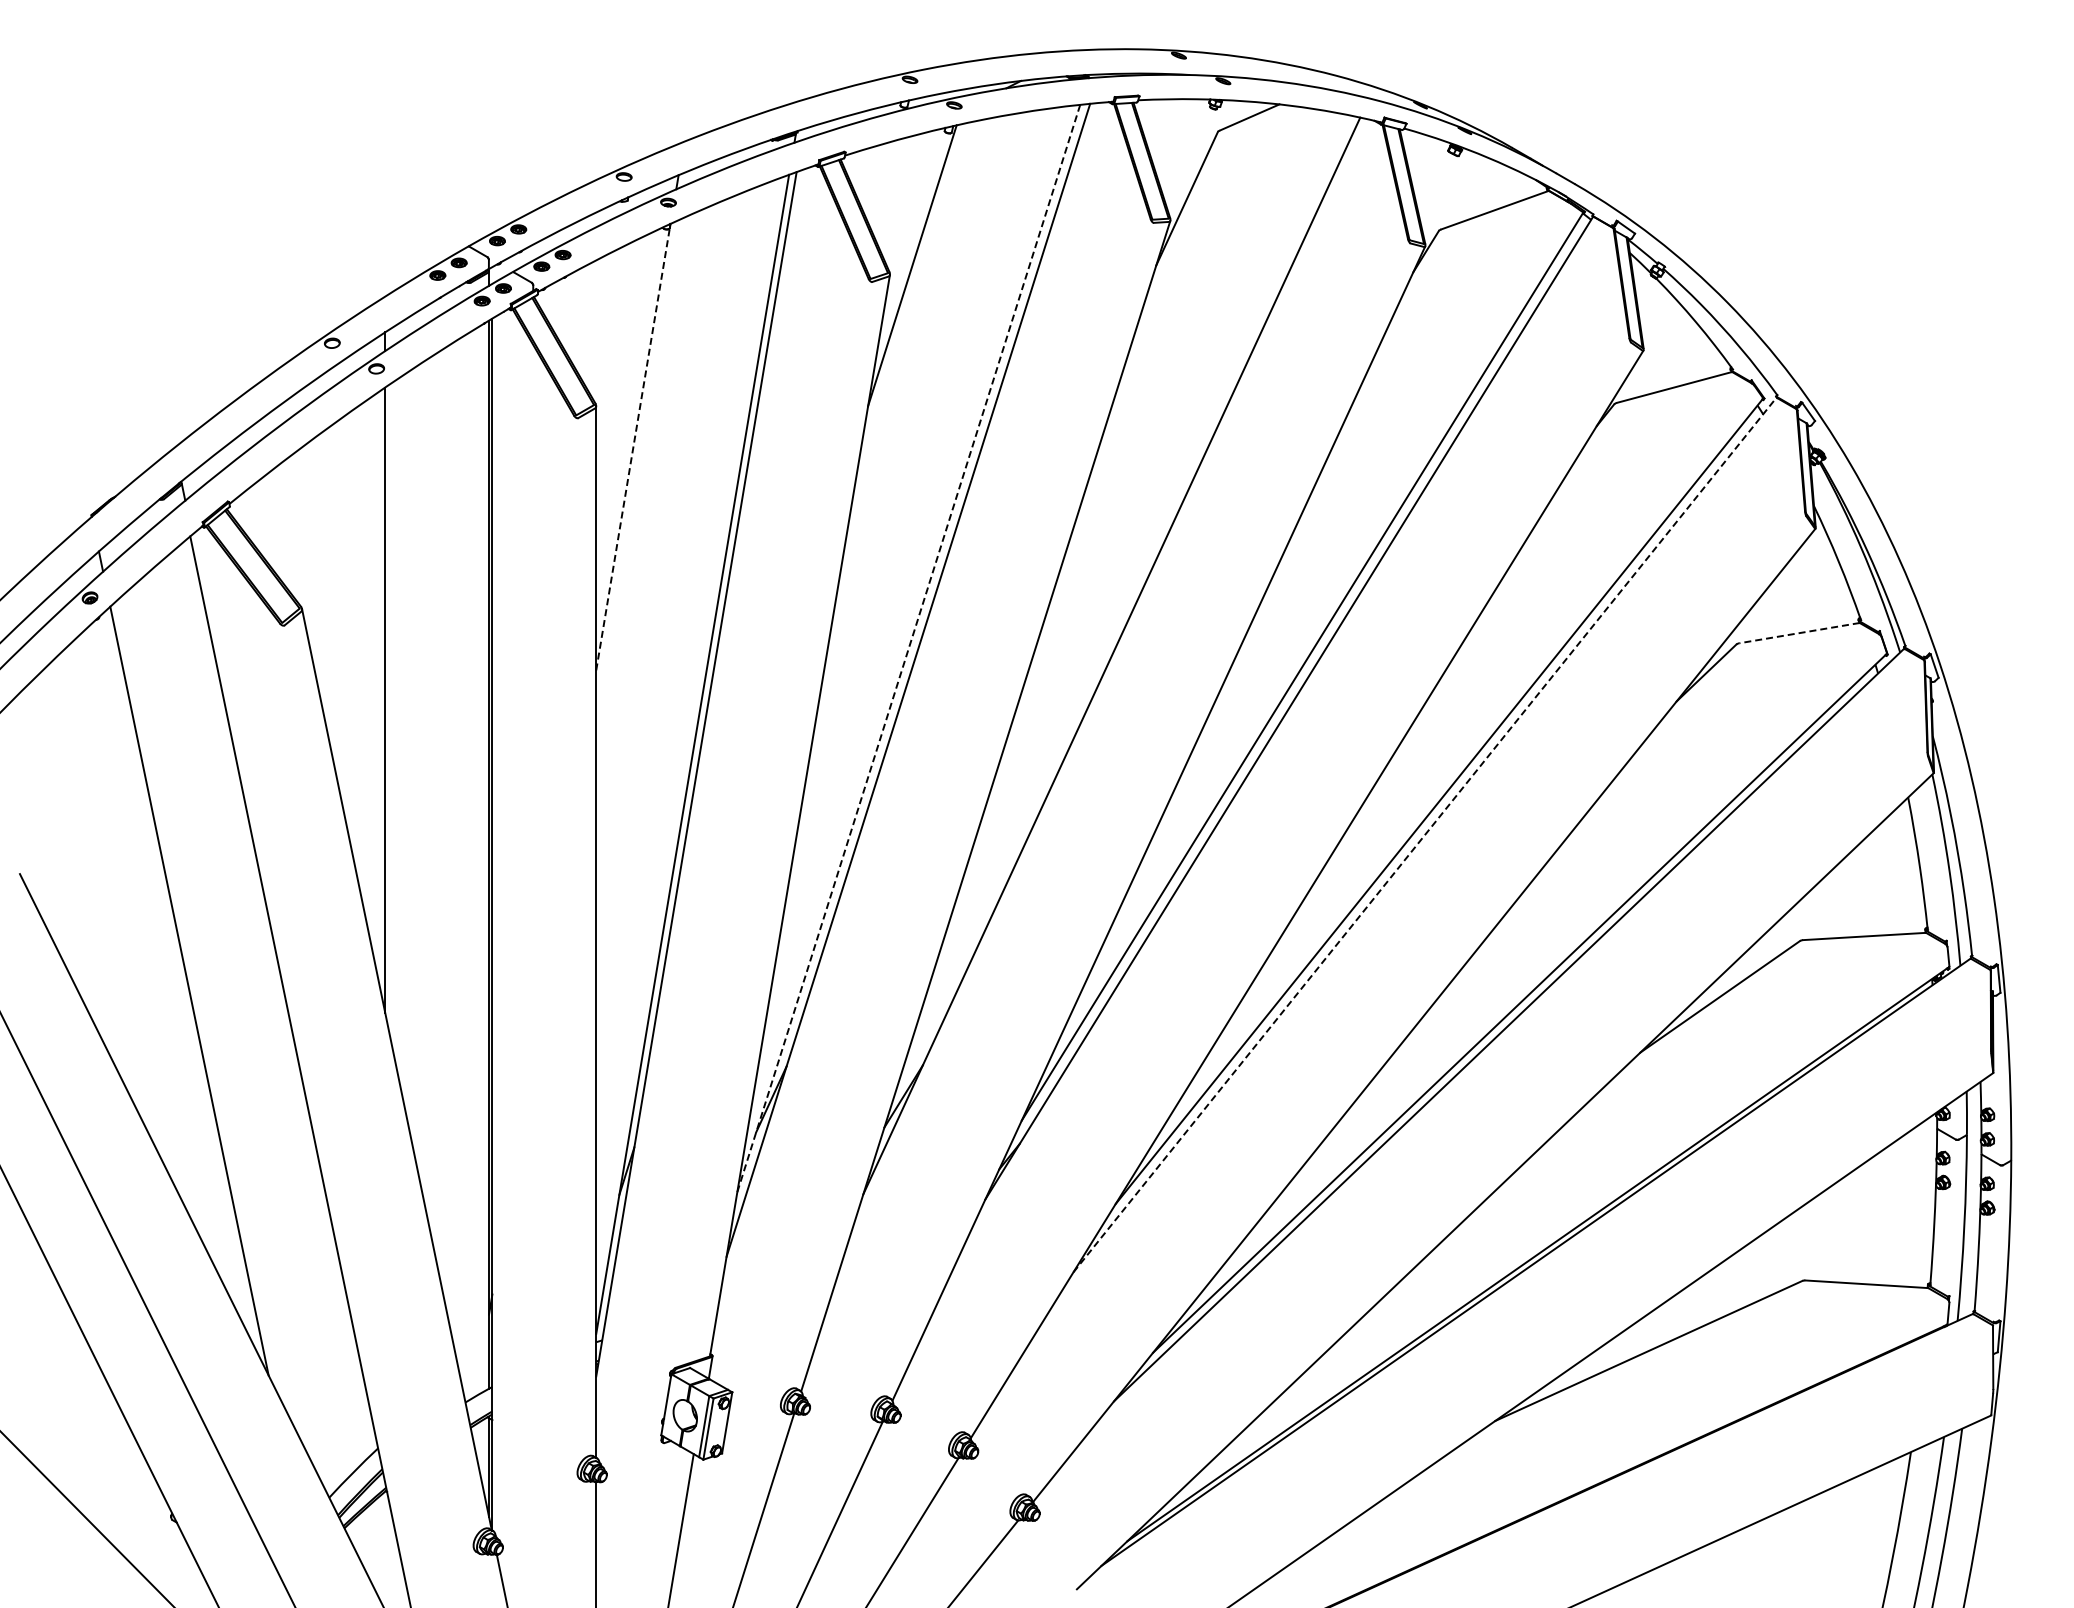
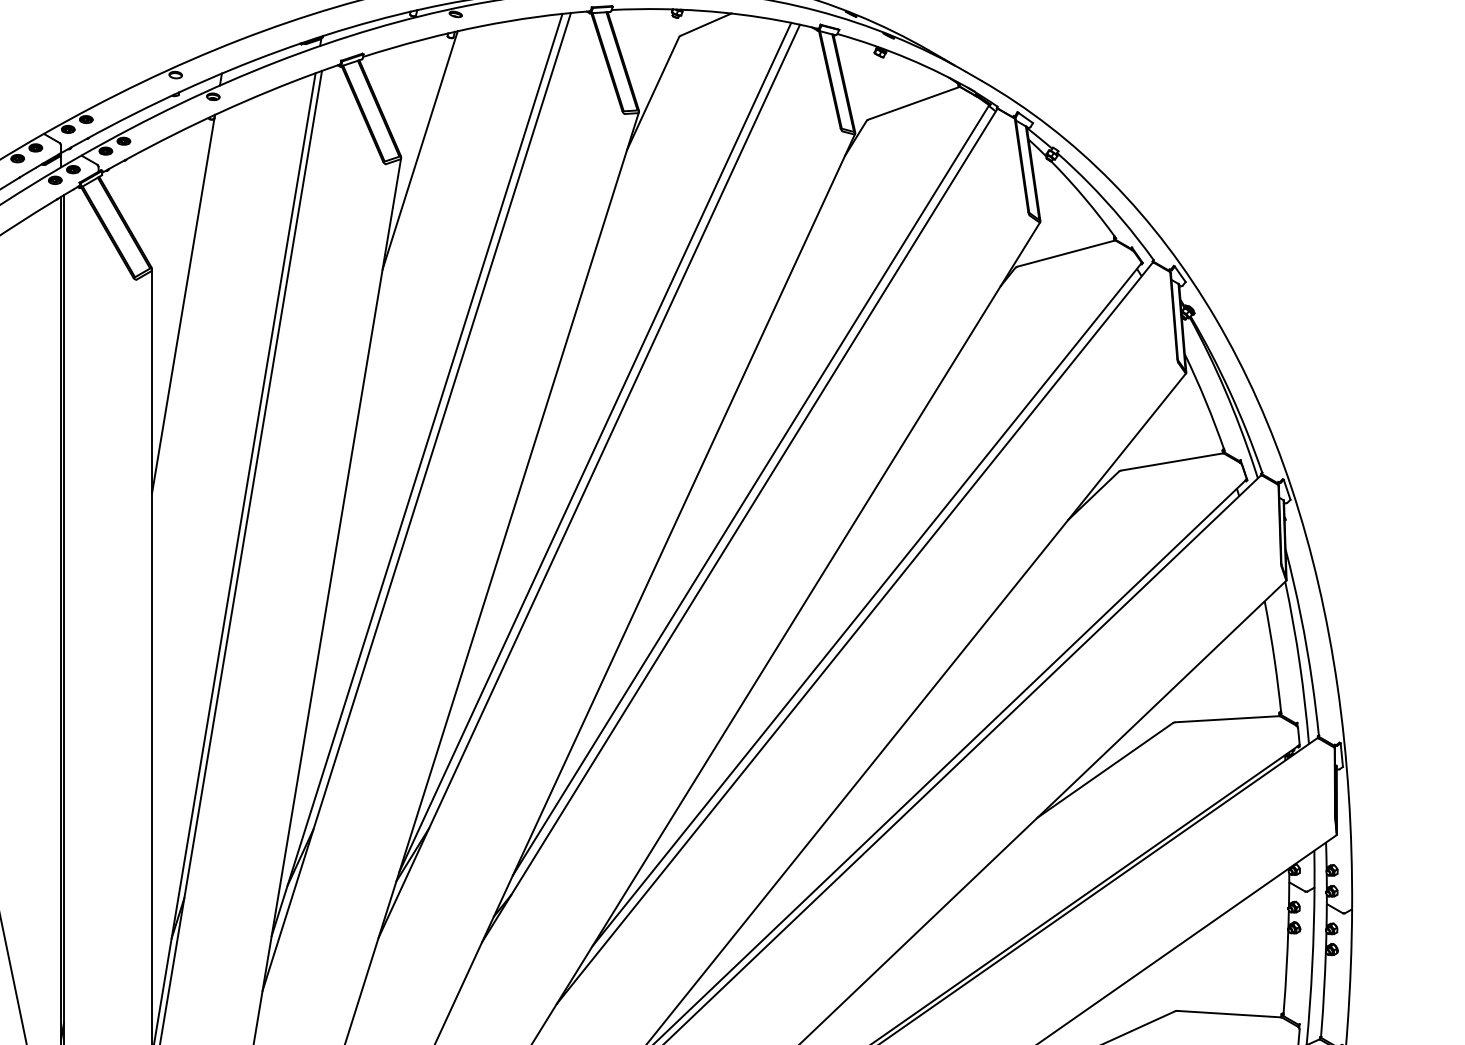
line: (633, 448) -> (183, 305), dashed -> solid
line: (1118, 615) -> (594, 446), added
line: (1799, 633) -> (1172, 462), dashed -> solid
line: (908, 648) -> (416, 474), dashed -> solid
line: (1424, 835) -> (854, 633), dashed -> solid

